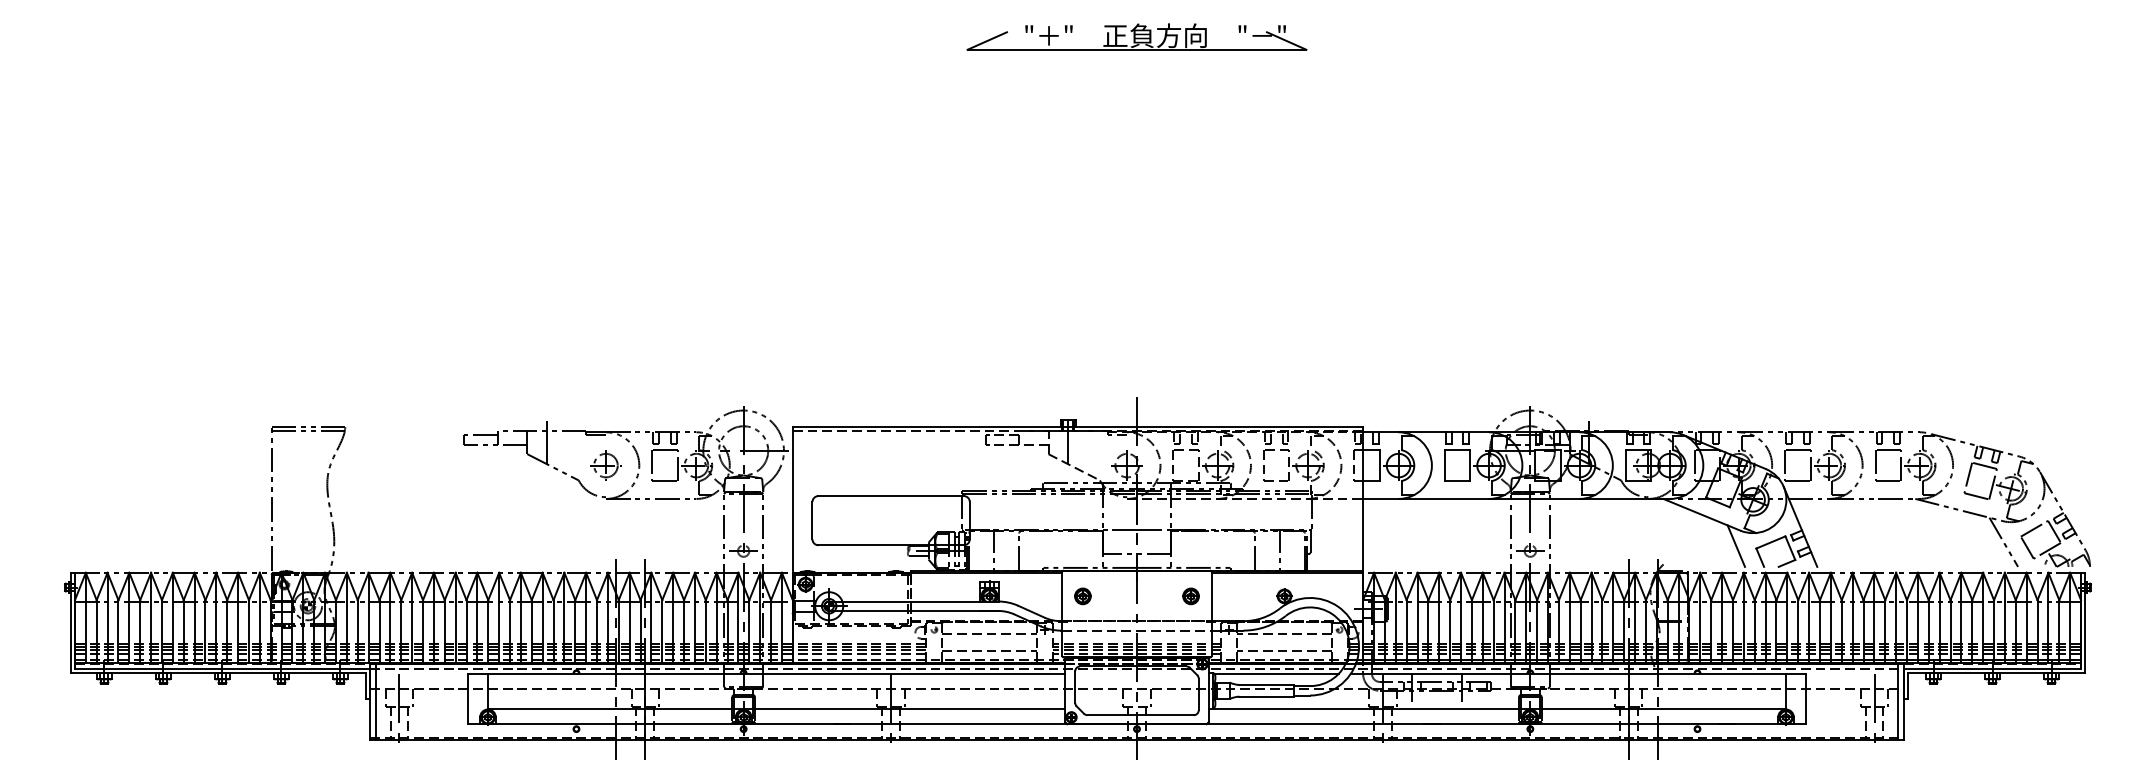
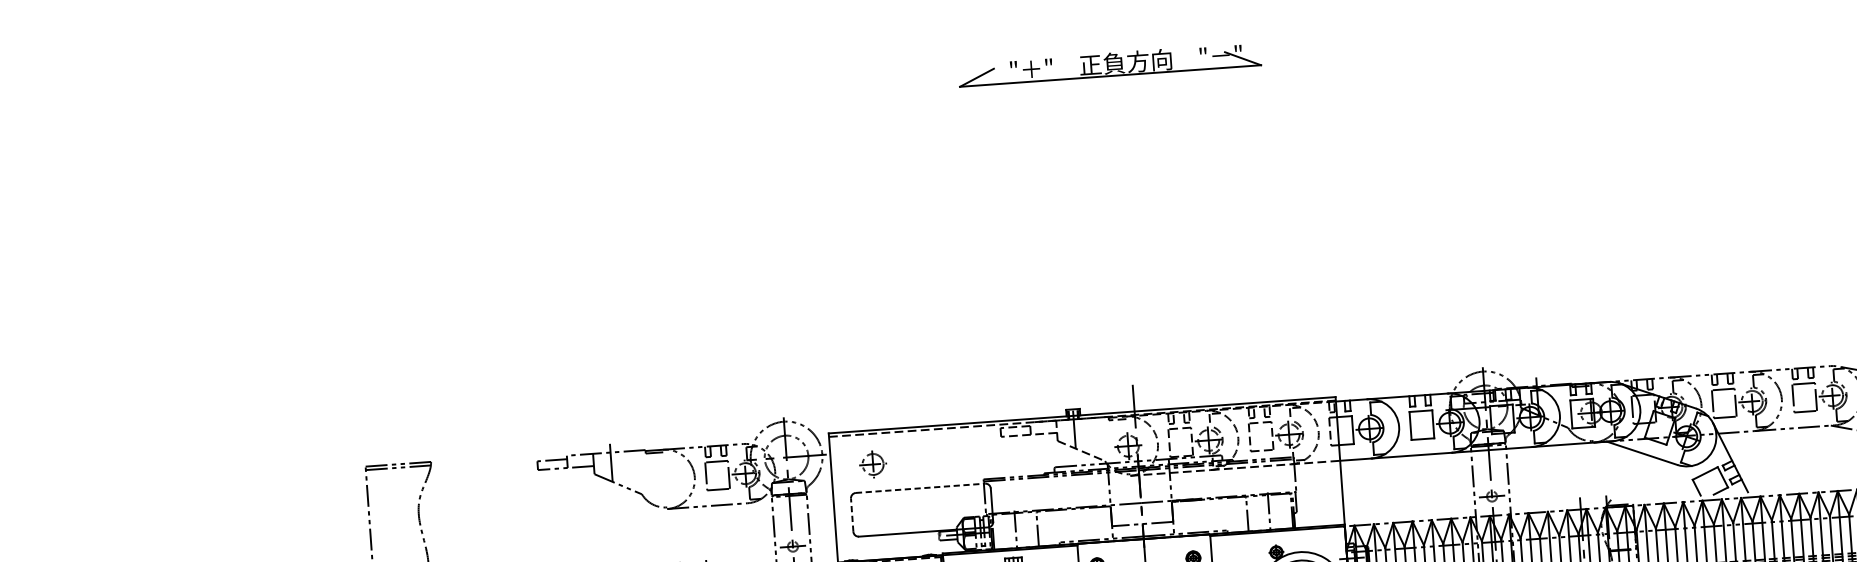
part: (605, 465) -> (872, 464), moved
line: (891, 496) -> (920, 488), solid -> dashed
line: (812, 520) -> (852, 515), solid -> dashed
line: (1736, 545) -> (1674, 478), removed

